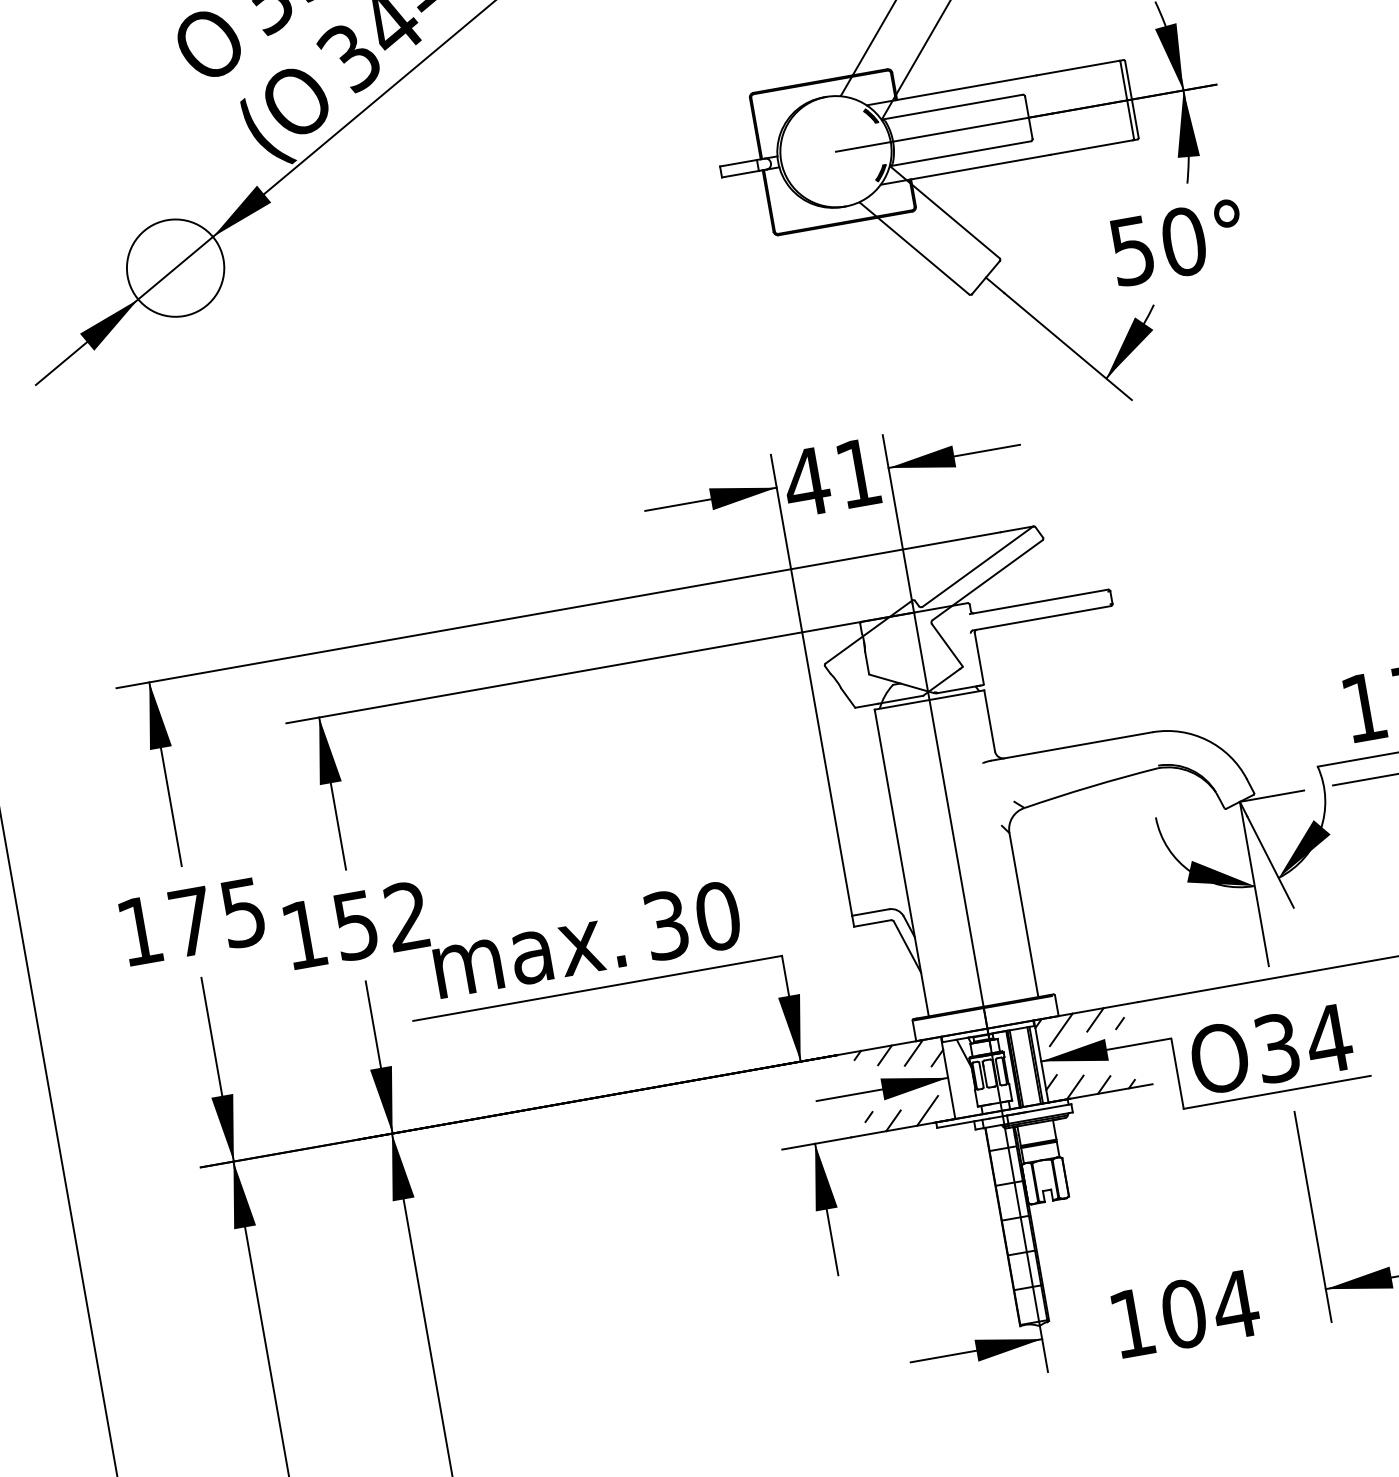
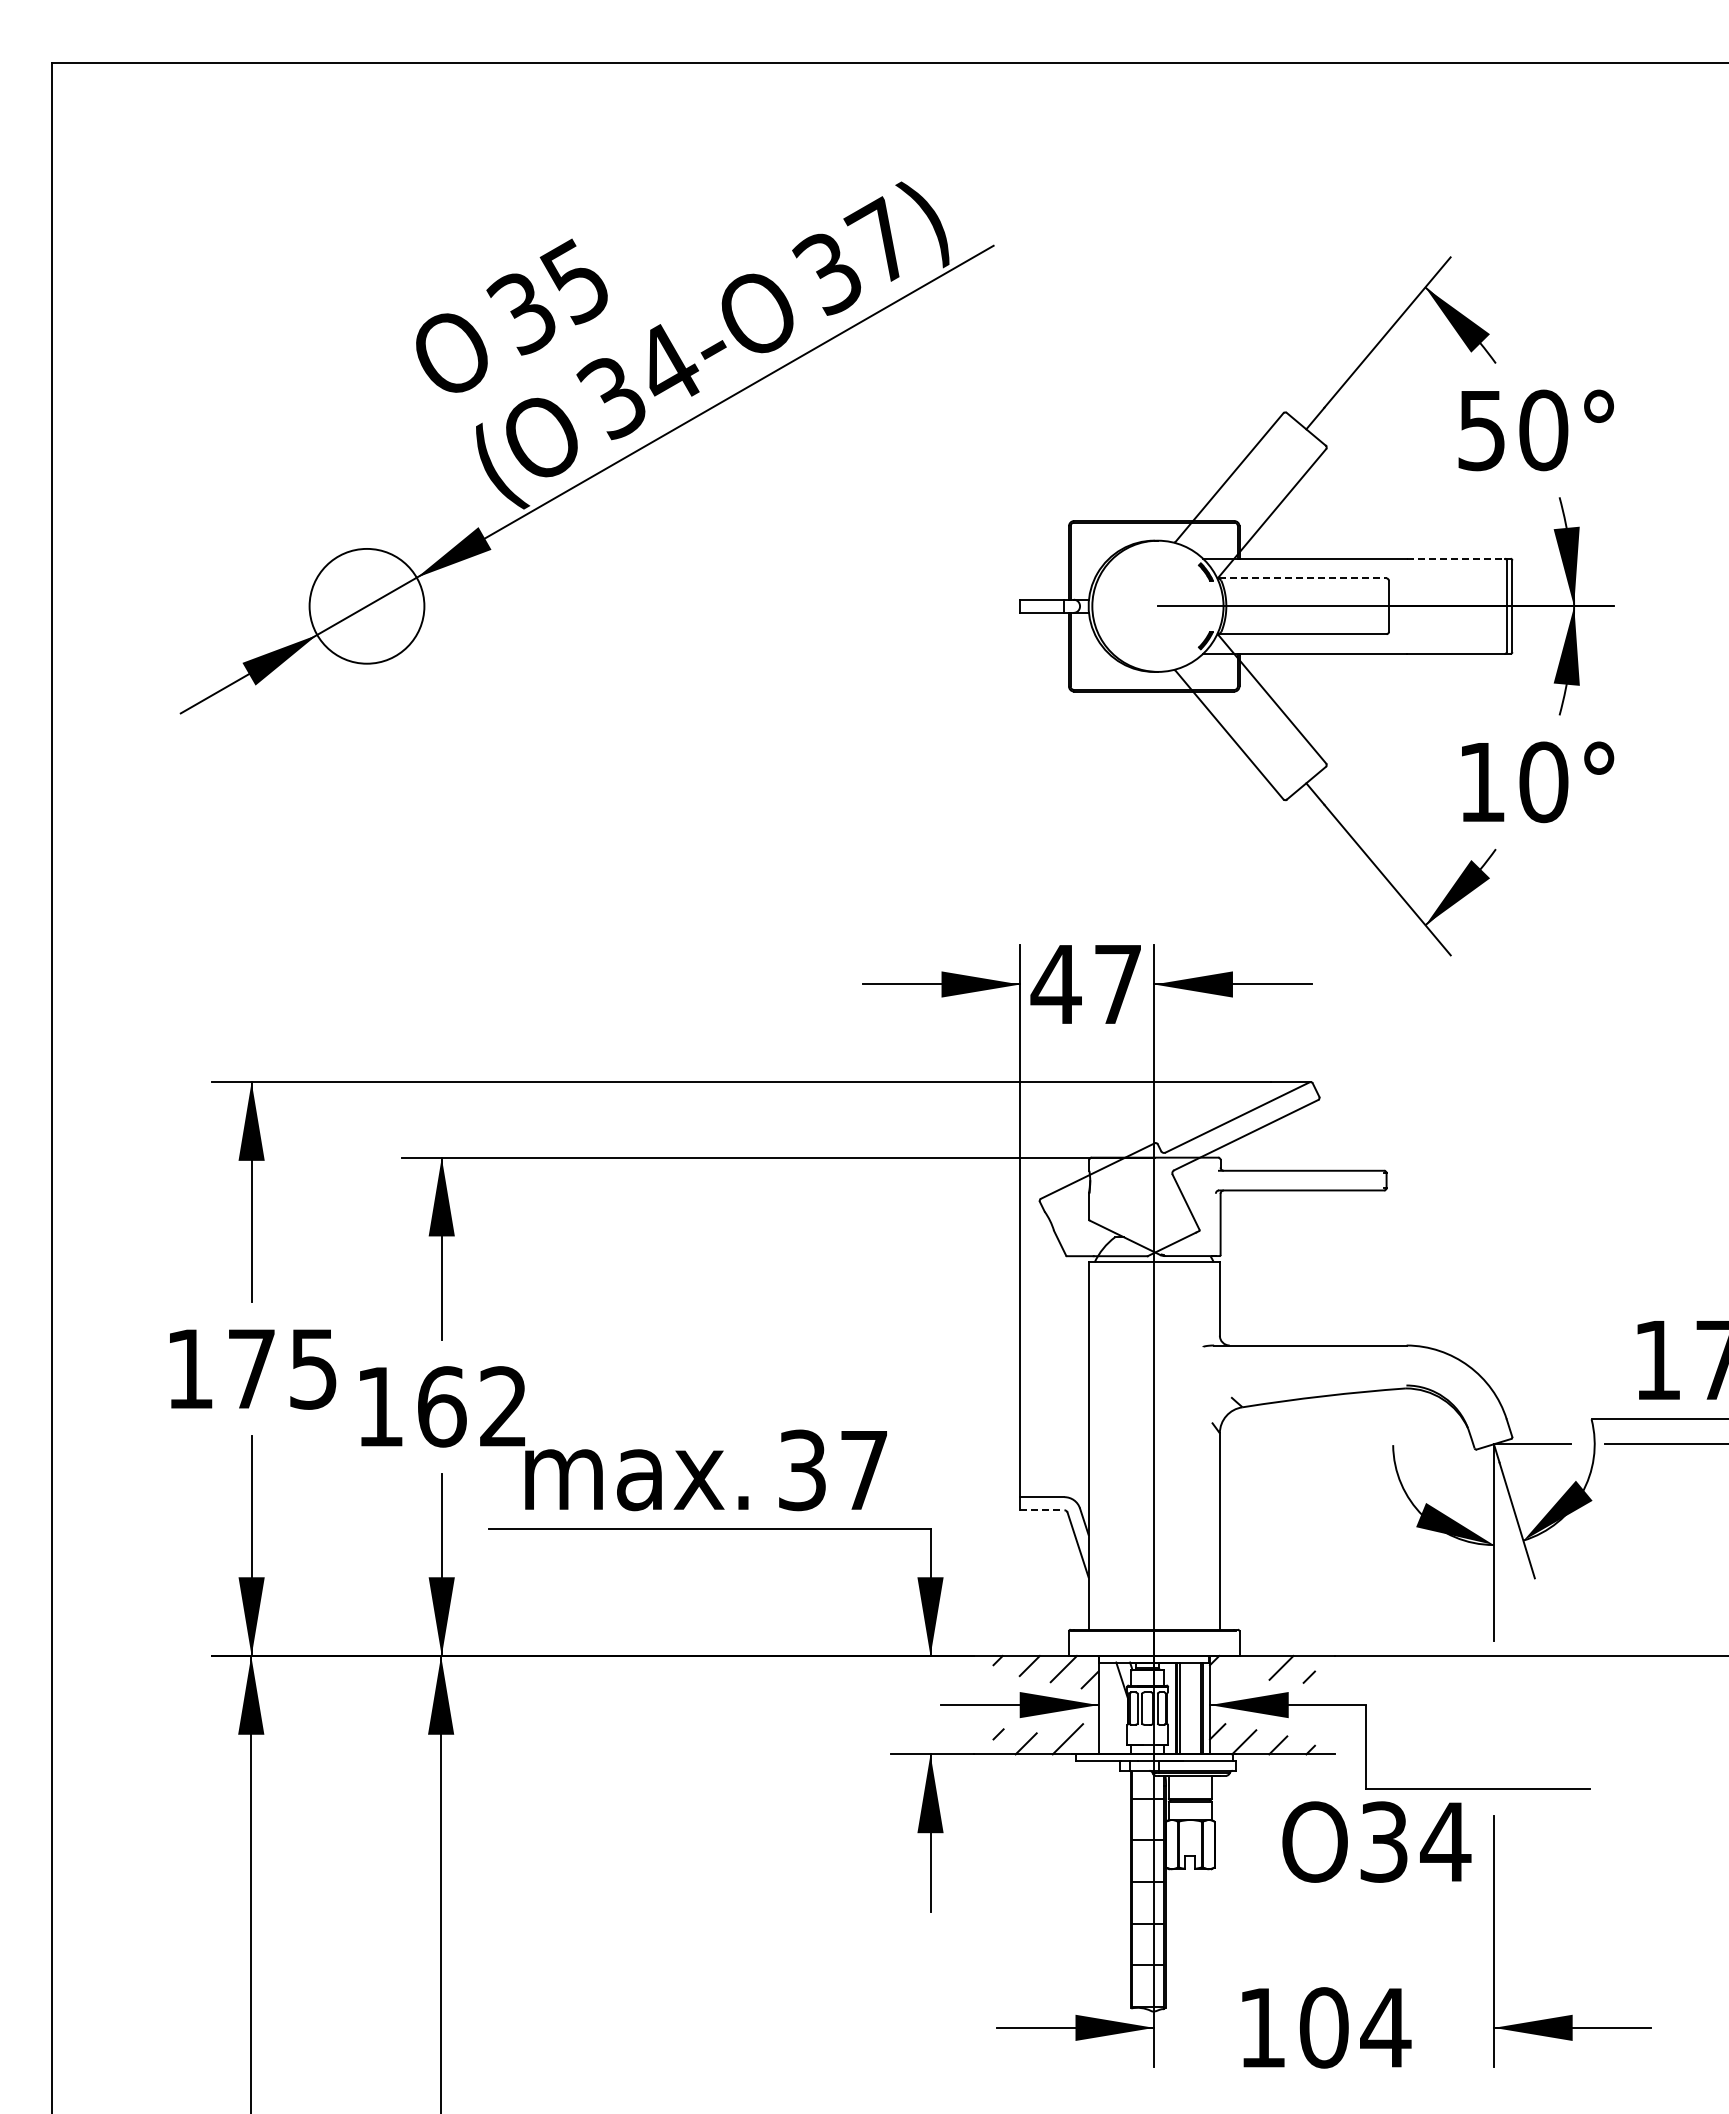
line: (1078, 67) -> (1456, 558), solid -> dashed
line: (952, 107) -> (1302, 578), solid -> dashed
text: (1132, 252) -> (1481, 783), 50° -> 10°
text: (857, 473) -> (1117, 984), 41 -> 47
text: (718, 916) -> (864, 1470), 30 -> 37
line: (872, 923) -> (1042, 1510), solid -> dashed
text: (356, 925) -> (442, 1406), 152 -> 162
line: (1061, 1029) -> (1239, 1672), removed
text: (1271, 1048) -> (1376, 1841), moved

